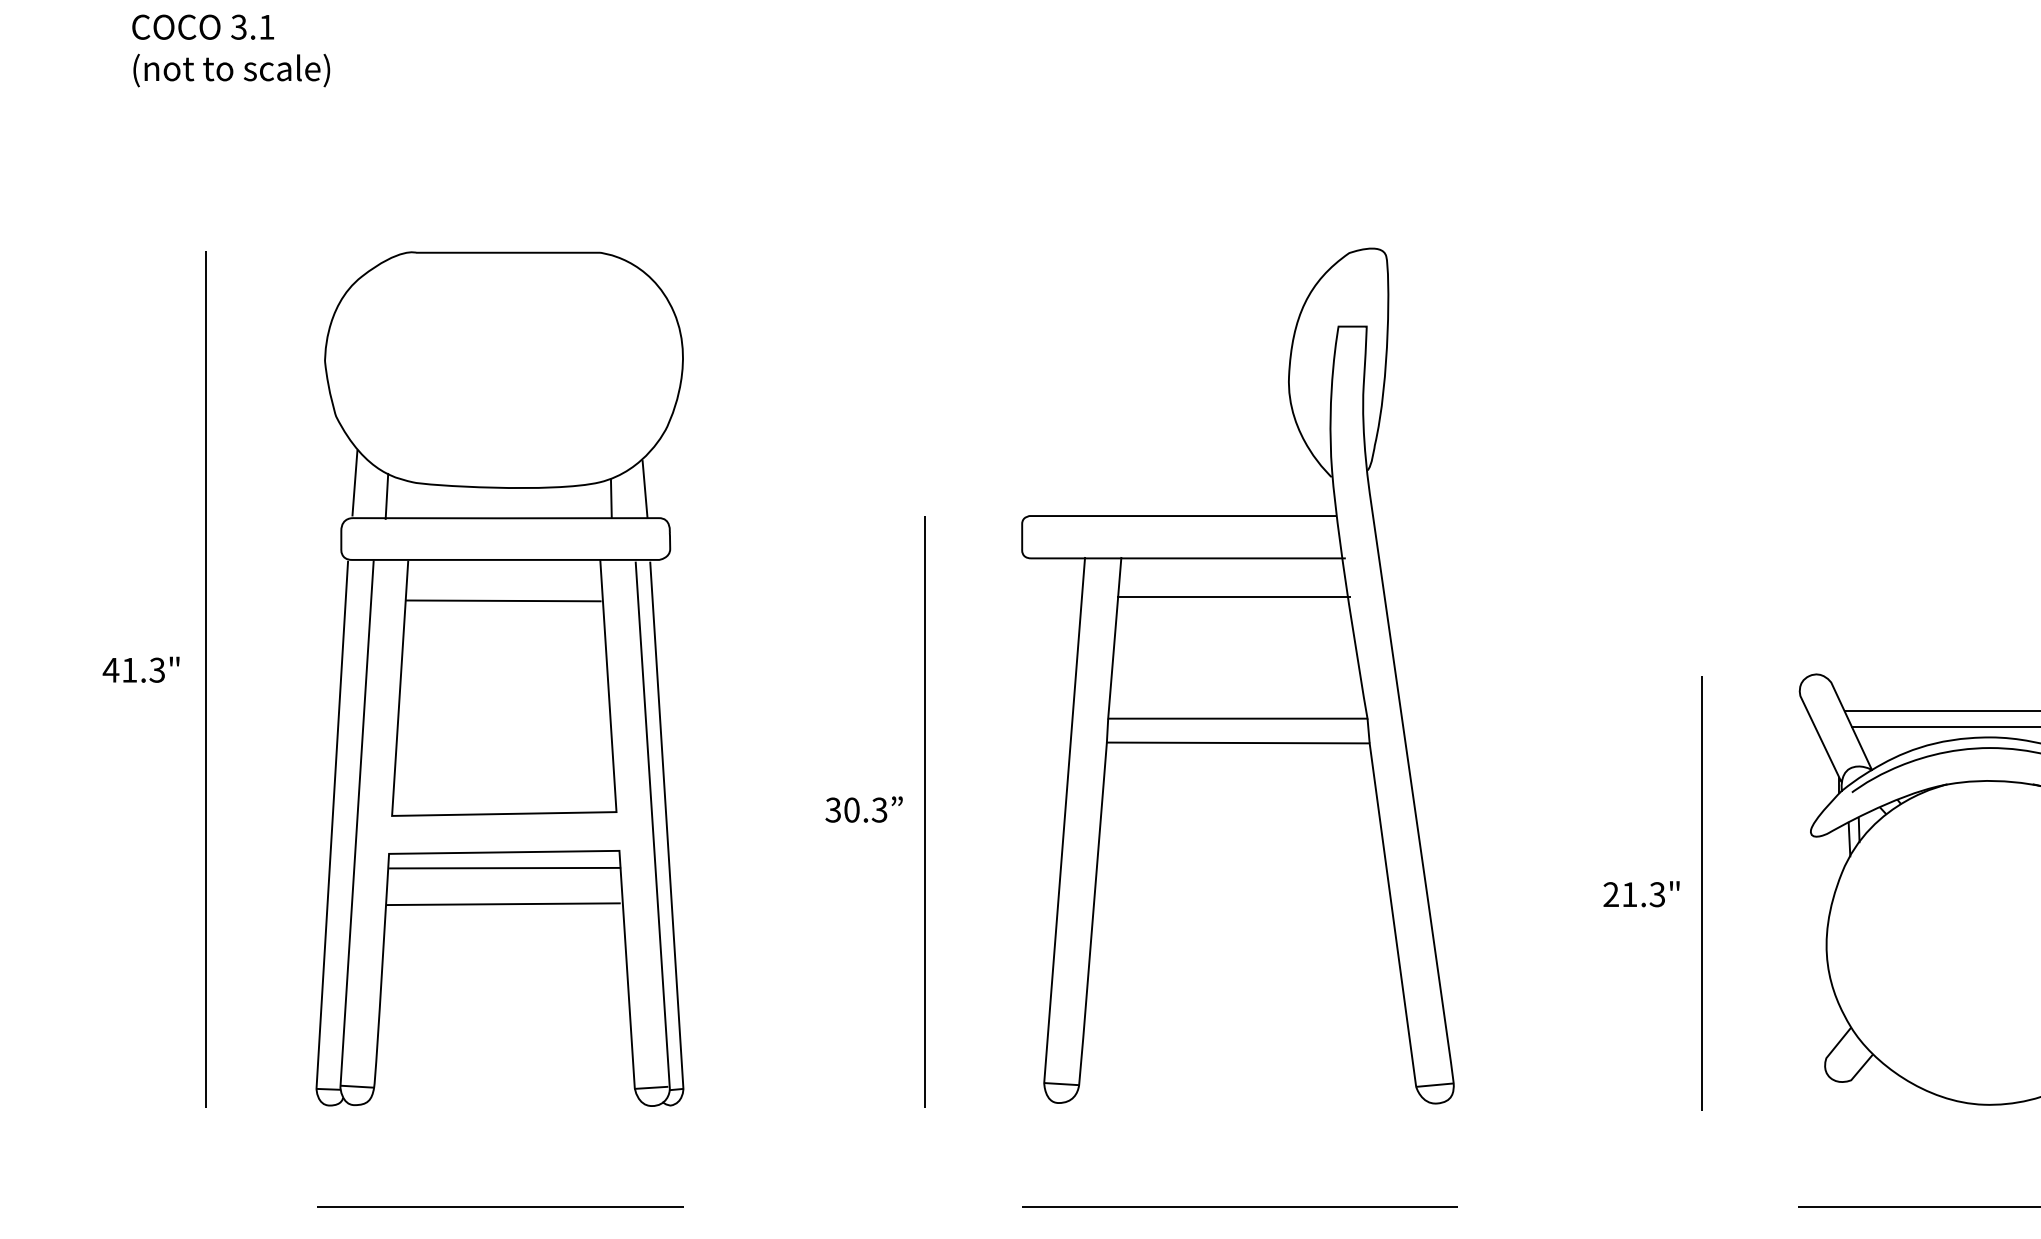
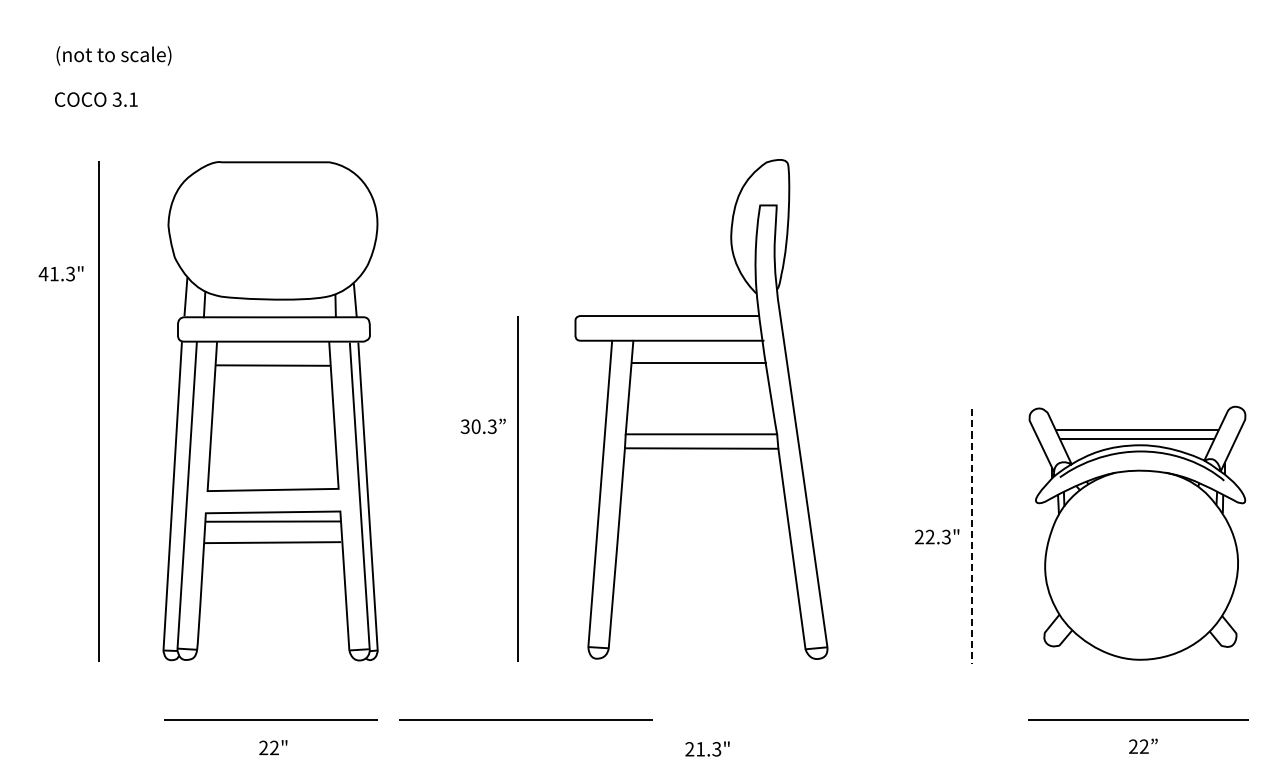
text: (203, 26) -> (96, 99), moved
text: (140, 669) -> (60, 273), moved
text: (862, 808) -> (482, 425), moved
text: (1628, 893) -> (929, 536), 21.3" -> 22.3"
line: (1702, 893) -> (972, 536), solid -> dashed
line: (1239, 1207) -> (525, 719), moved

